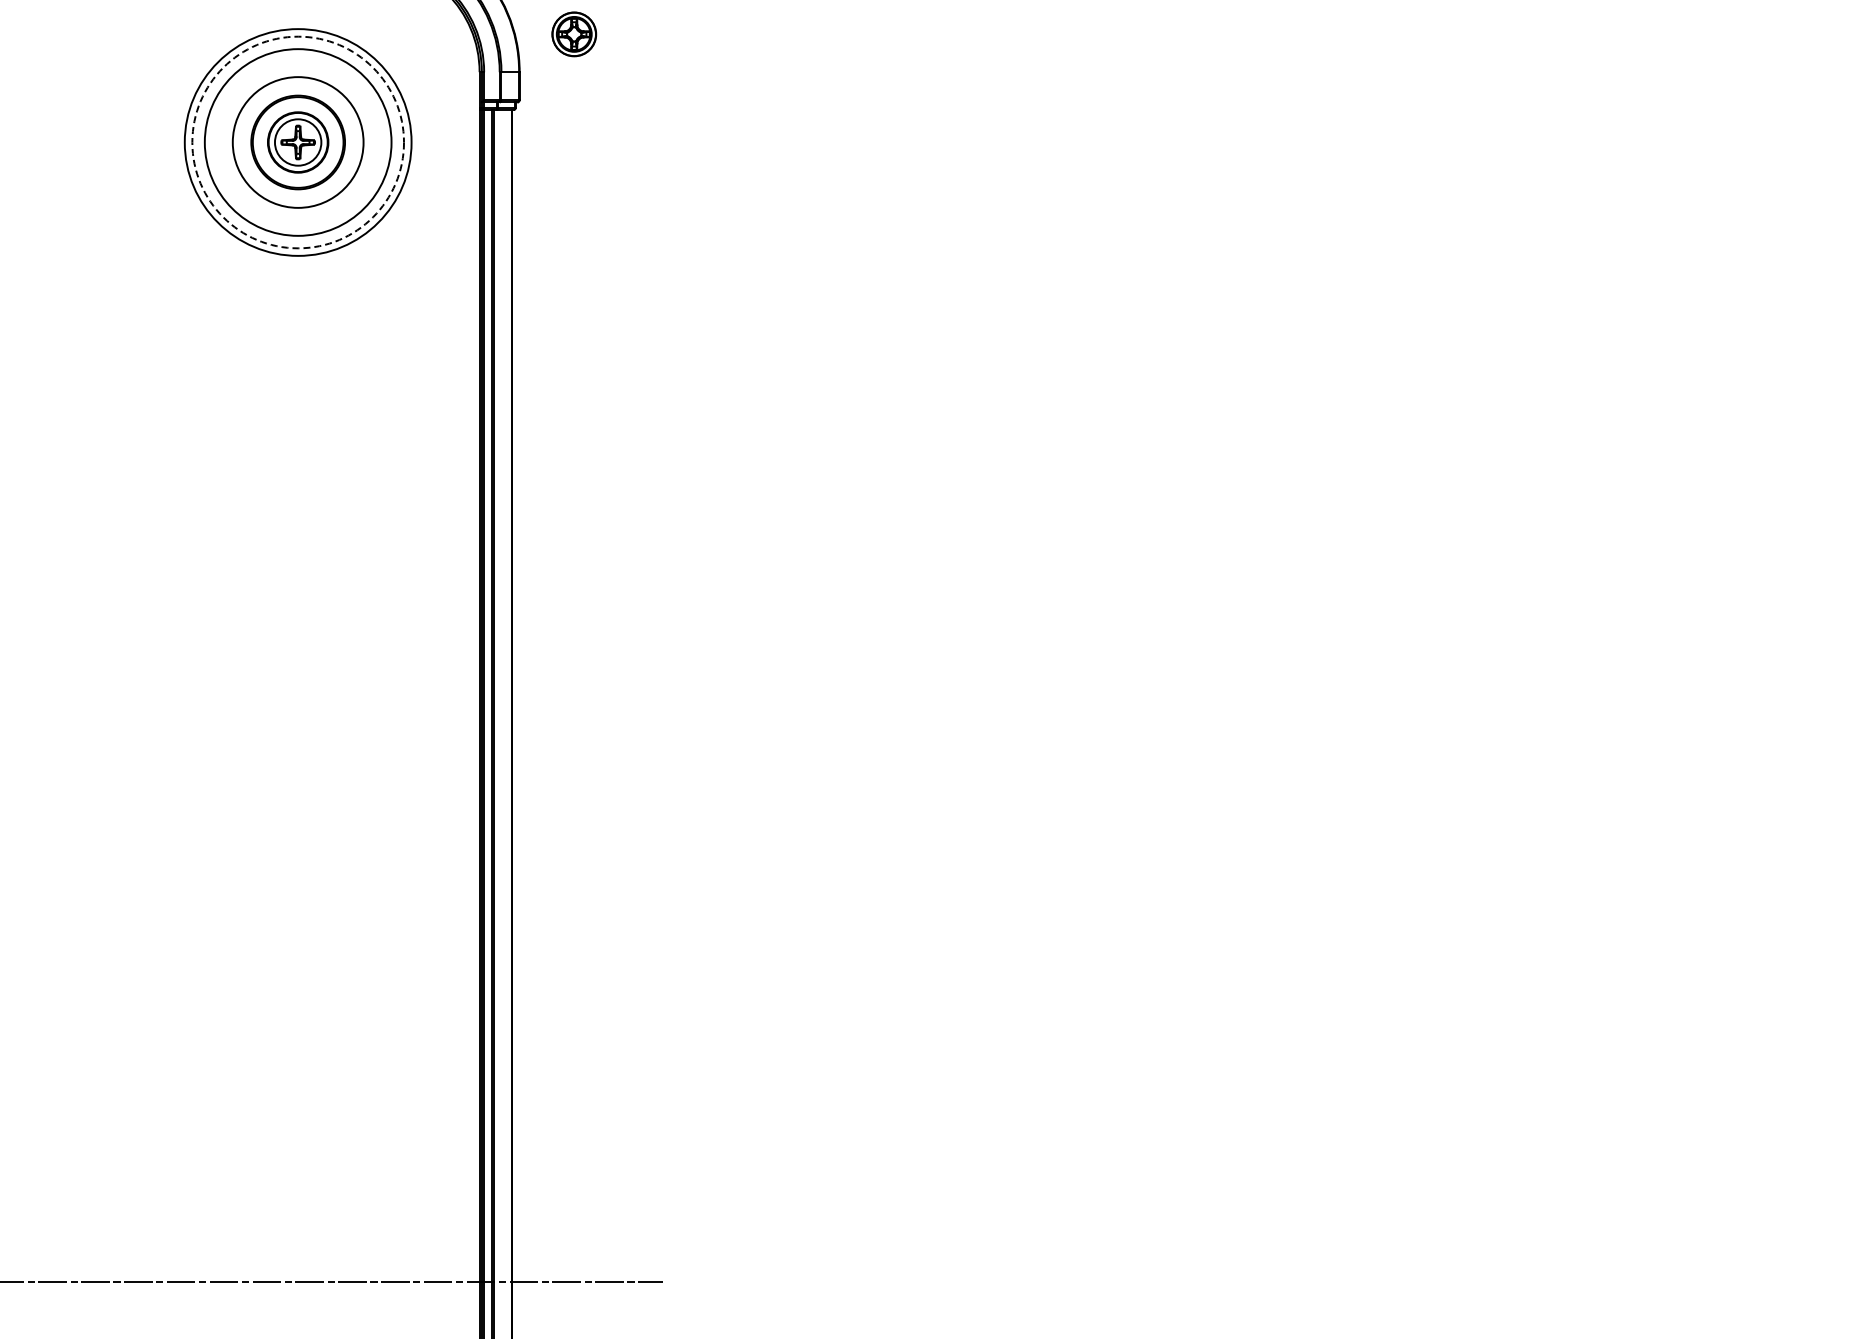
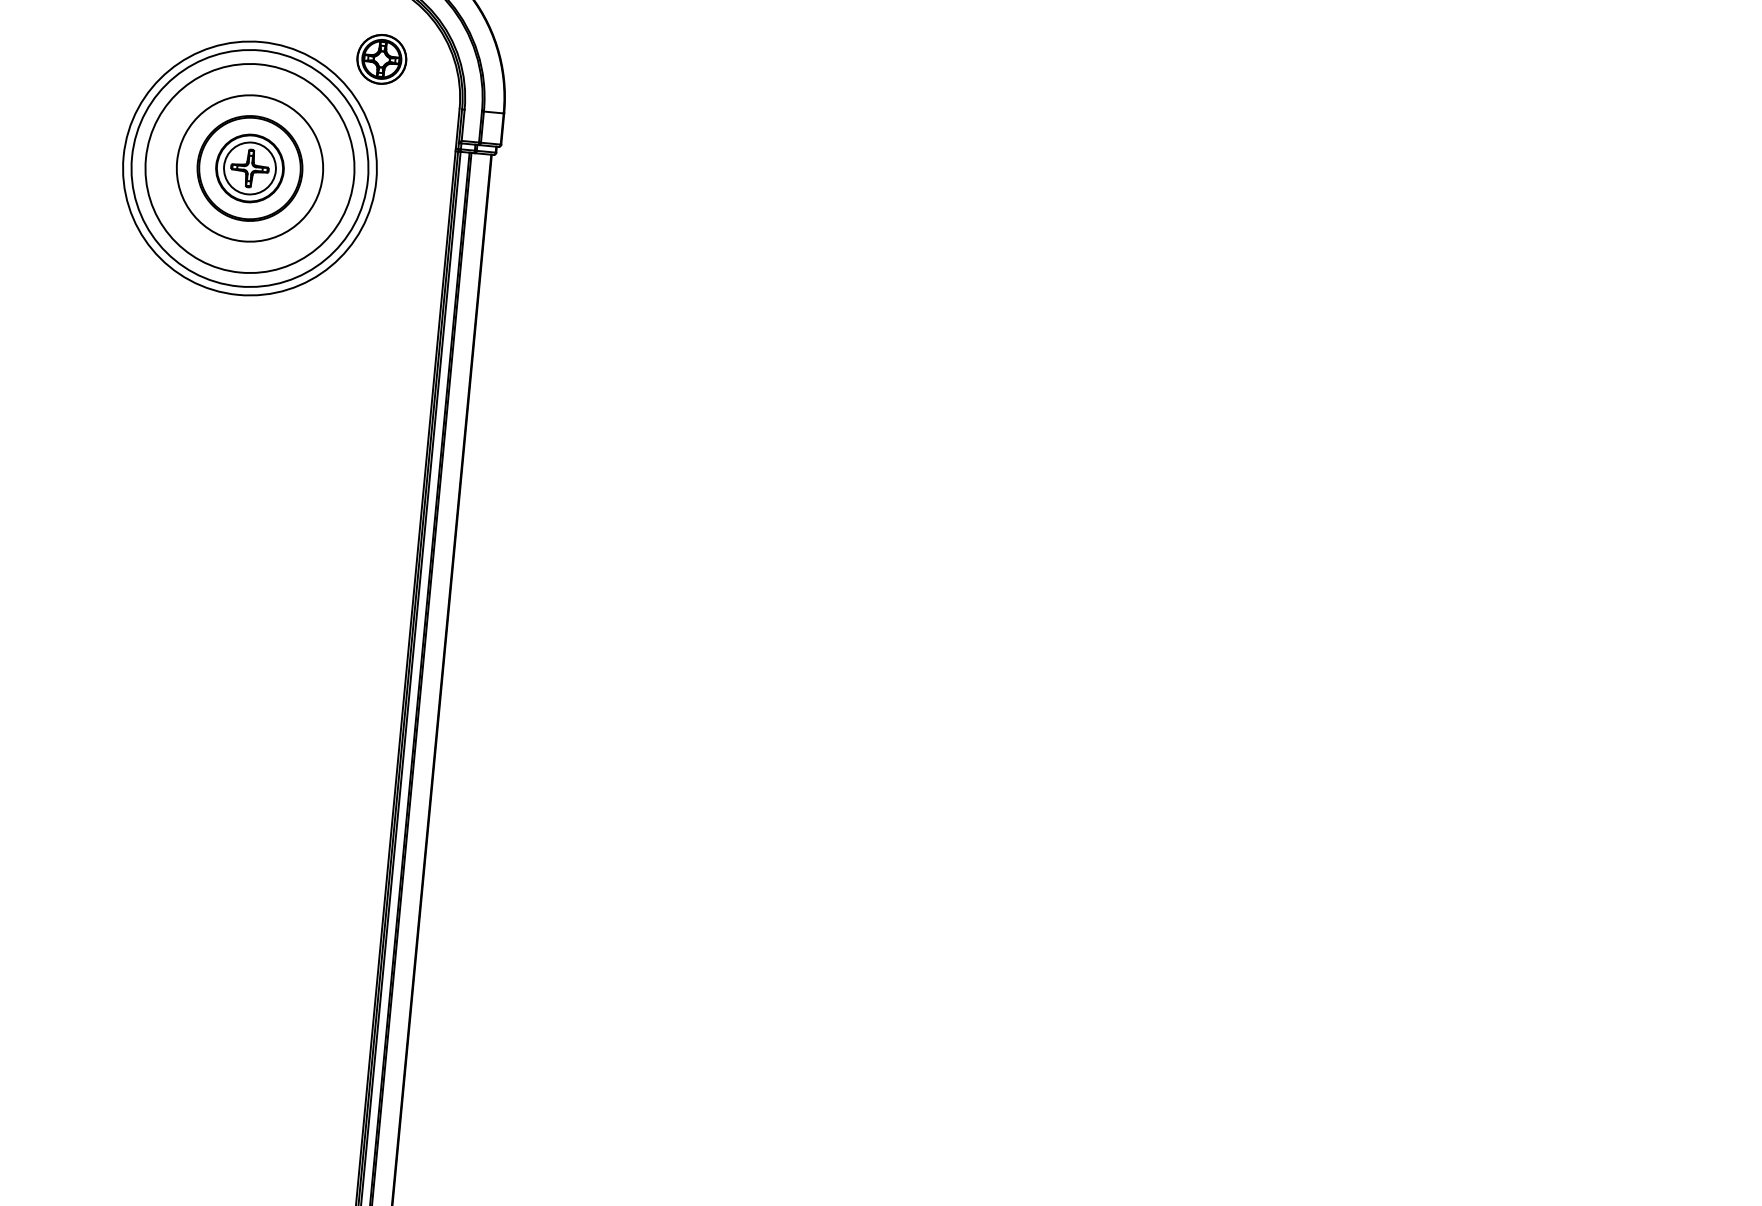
part: (574, 34) -> (382, 59), moved
circle: (298, 142) -> (250, 168), dashed -> solid

